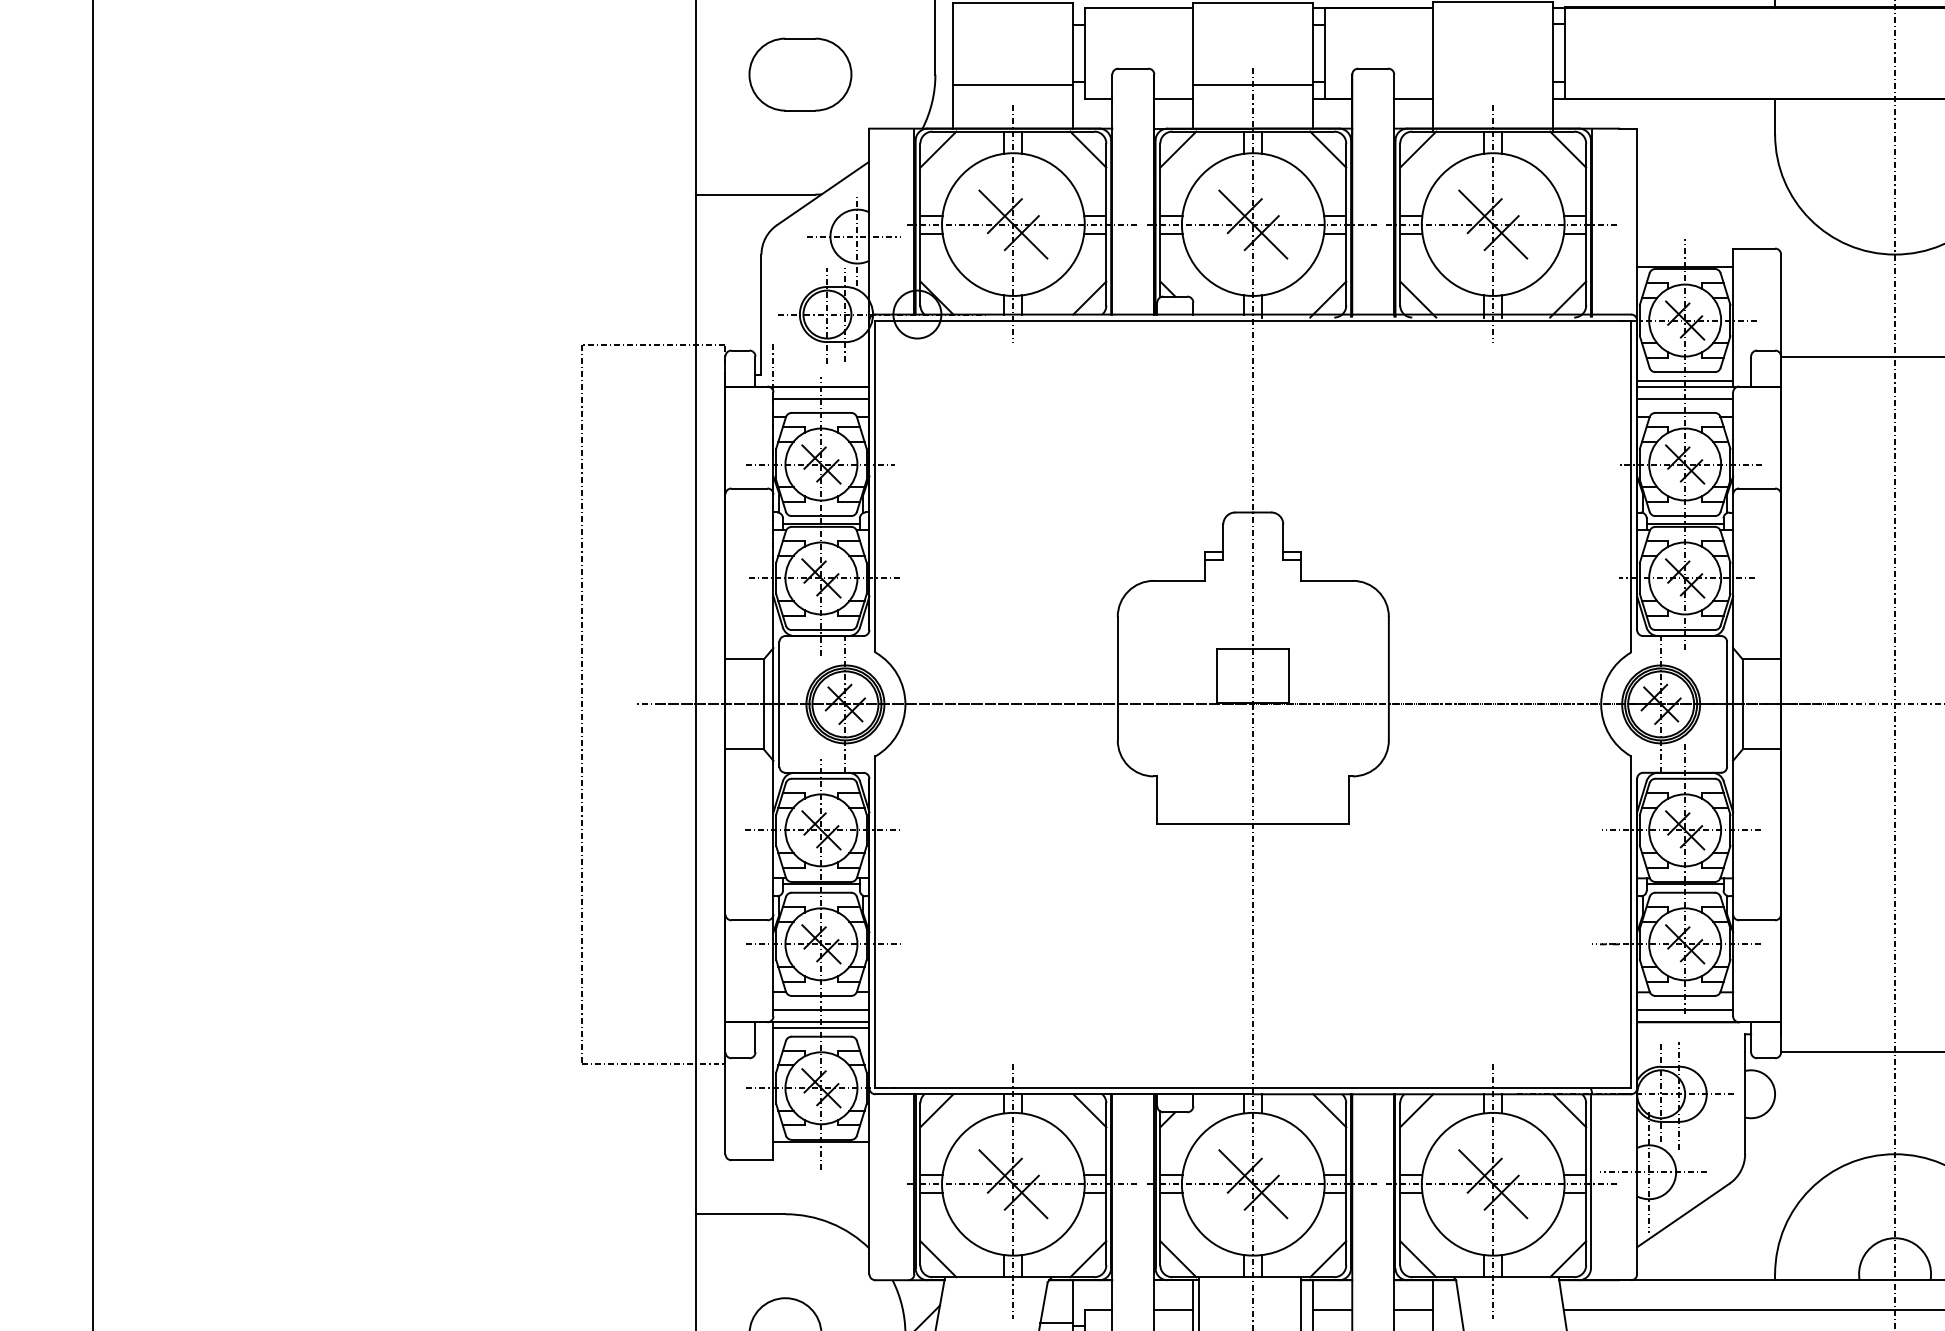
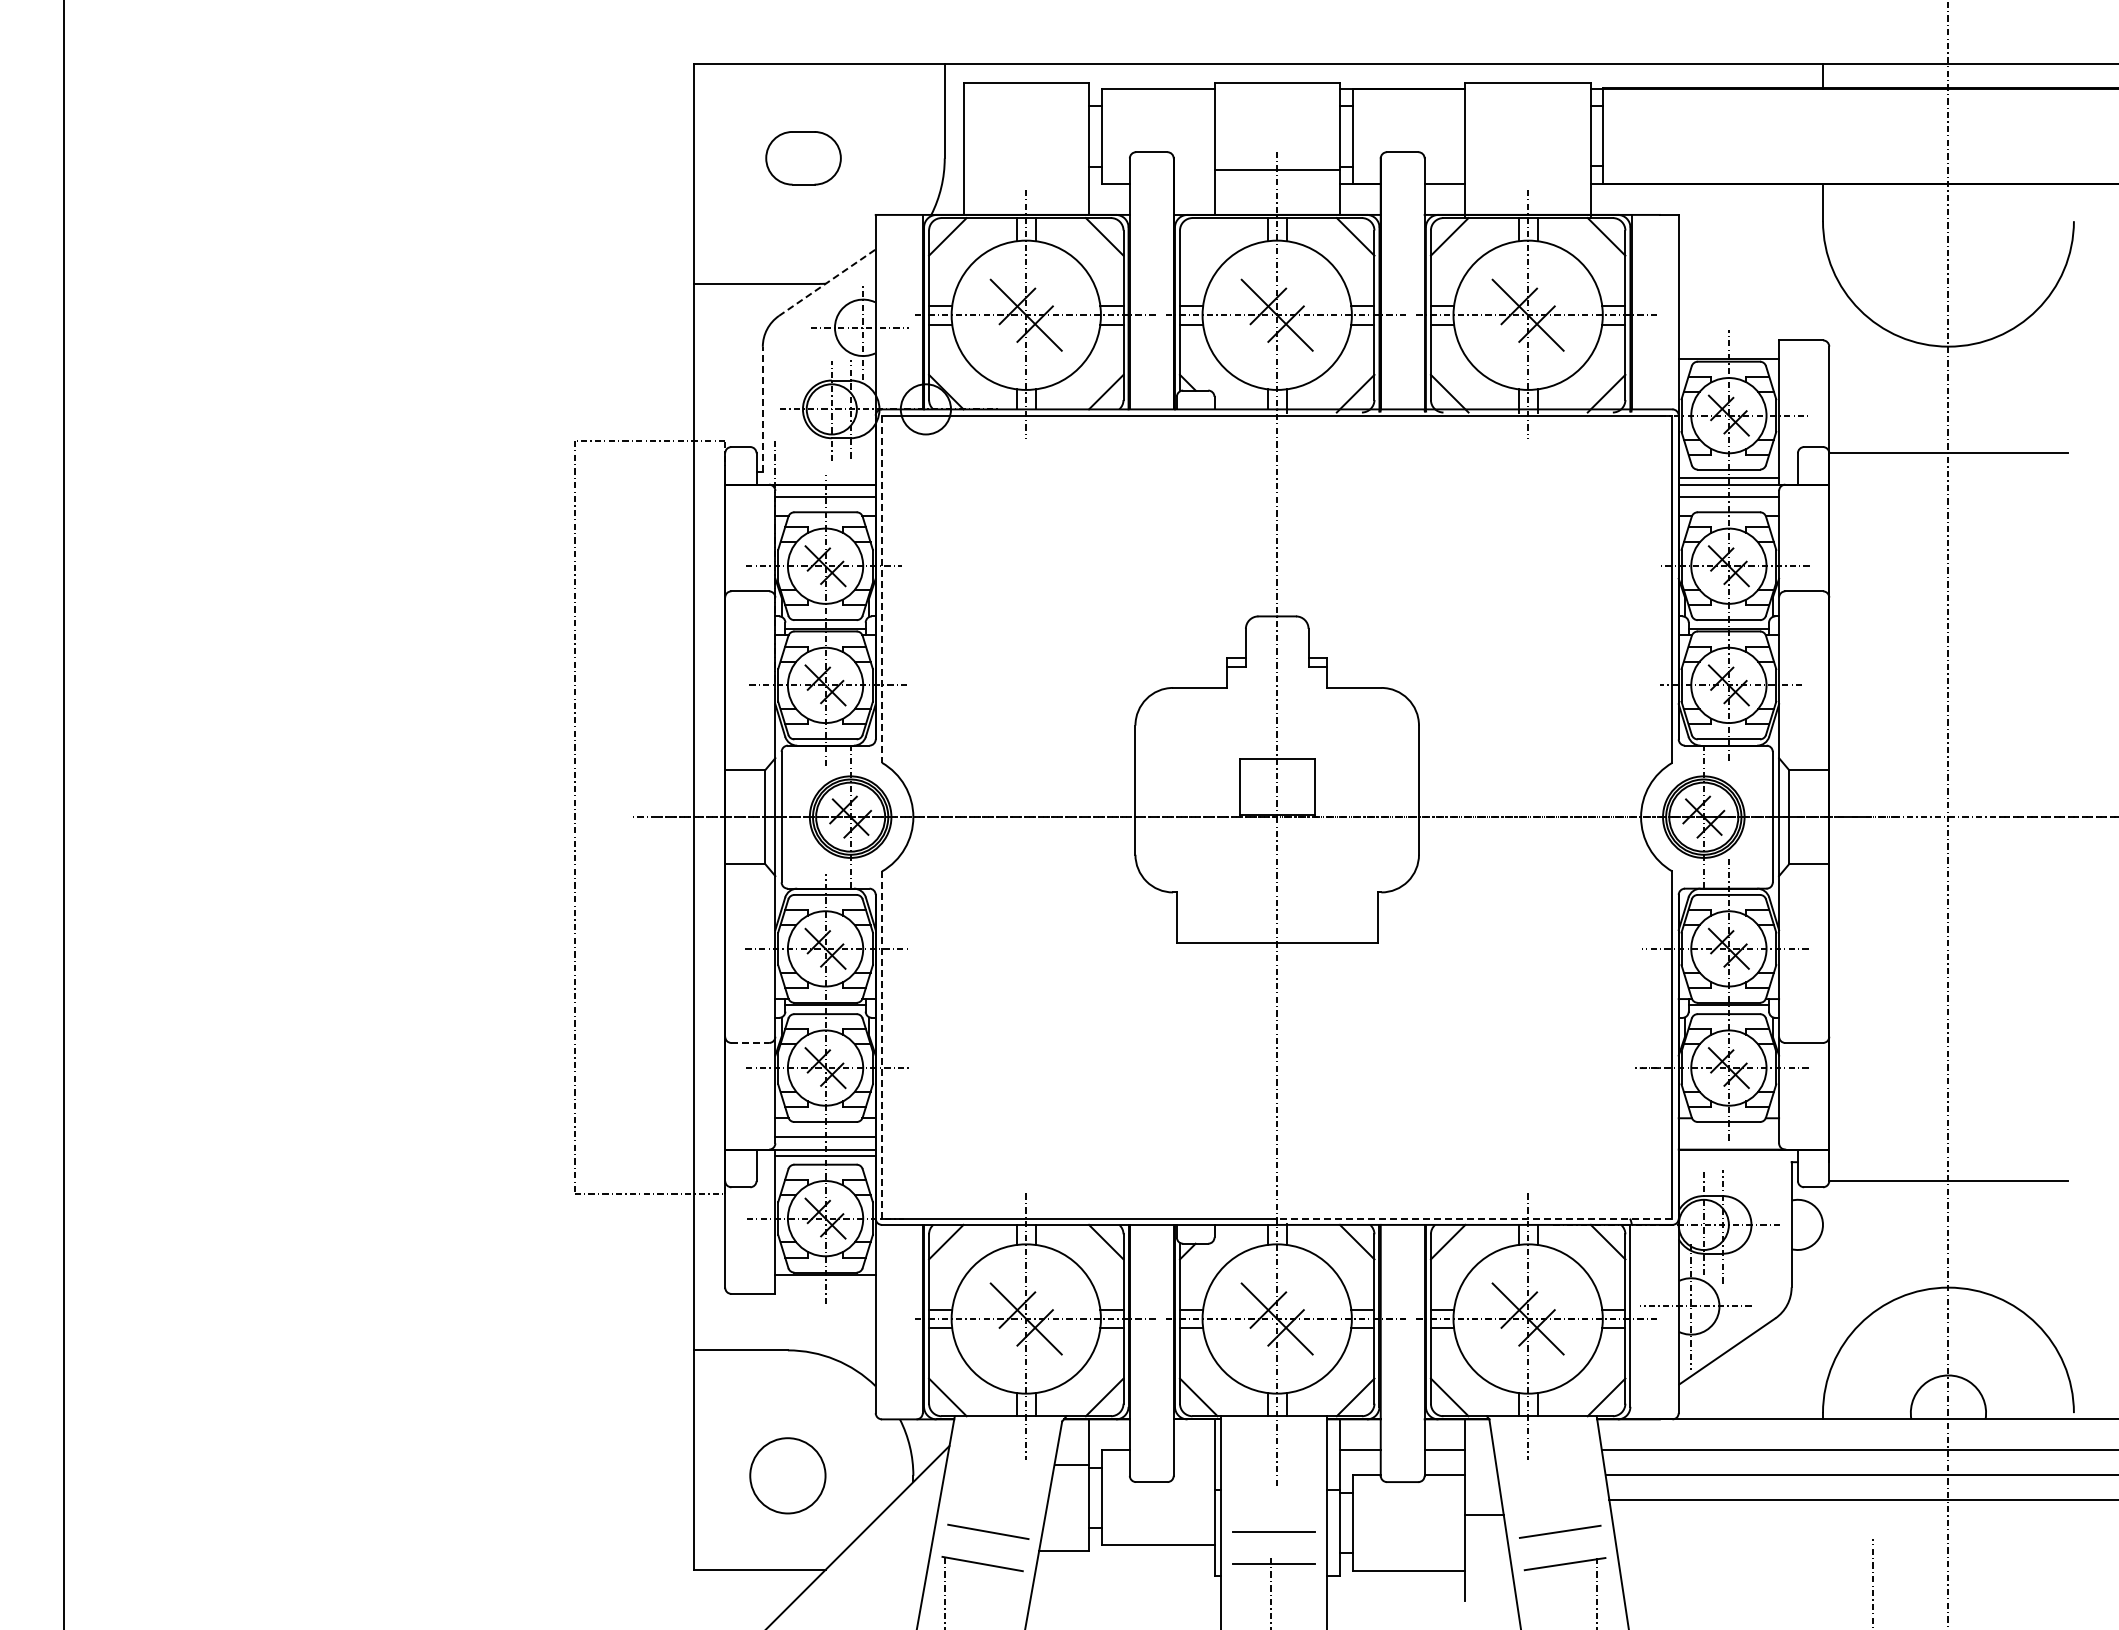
part: (800, 73) -> (803, 157), size x0.7
line: (1013, 85) -> (1026, 169), removed
line: (1173, 99) -> (1193, 184), removed
line: (1178, 149) -> (1198, 236), removed
line: (822, 194) -> (826, 283), solid -> dashed
line: (761, 314) -> (762, 409), solid -> dashed
line: (875, 486) -> (882, 589), solid -> dashed
line: (749, 919) -> (750, 1042), solid -> dashed
line: (875, 922) -> (882, 1045), solid -> dashed
line: (1684, 1010) -> (1728, 1137), removed
line: (1441, 1088) -> (1474, 1218), solid -> dashed
line: (1173, 1309) -> (1193, 1450), removed

